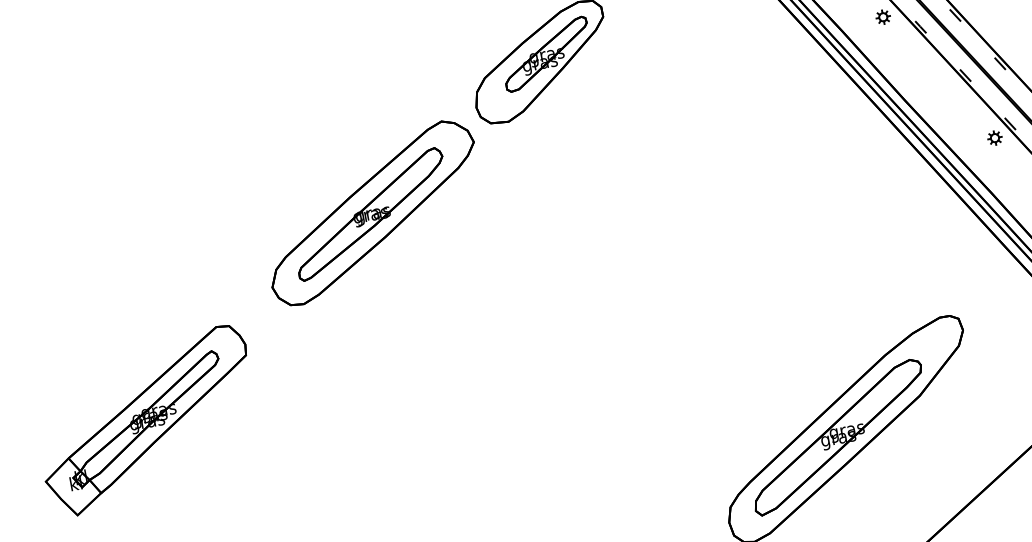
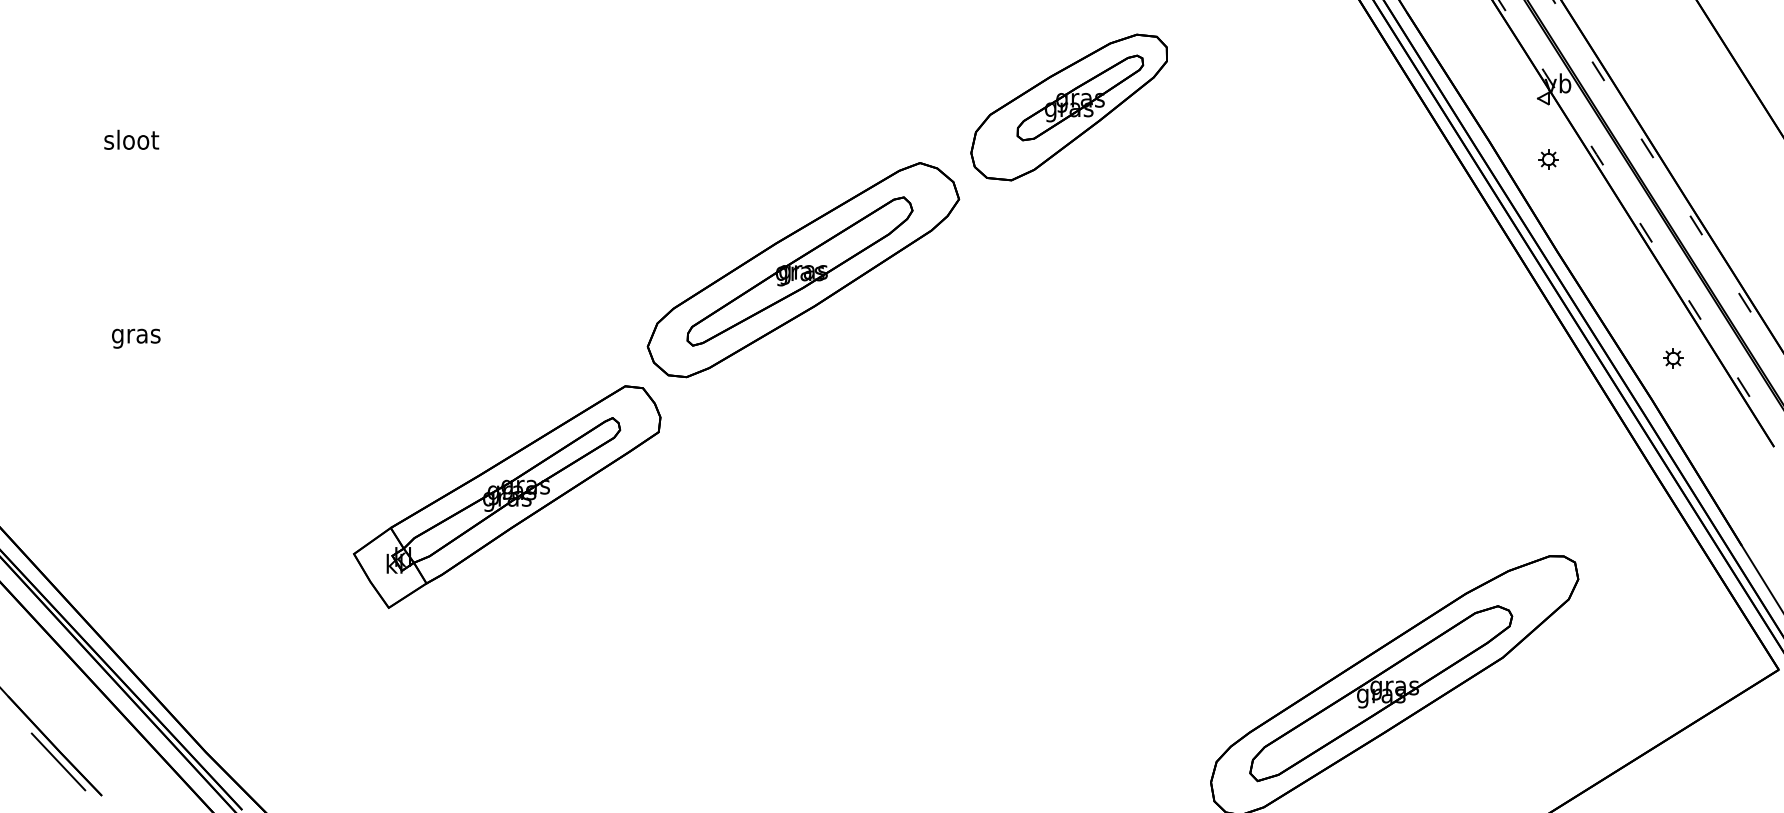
part: (883, 17) -> (1548, 159), moved
part: (995, 138) -> (1673, 358), moved
part: (147, 420) -> (507, 496), moved

